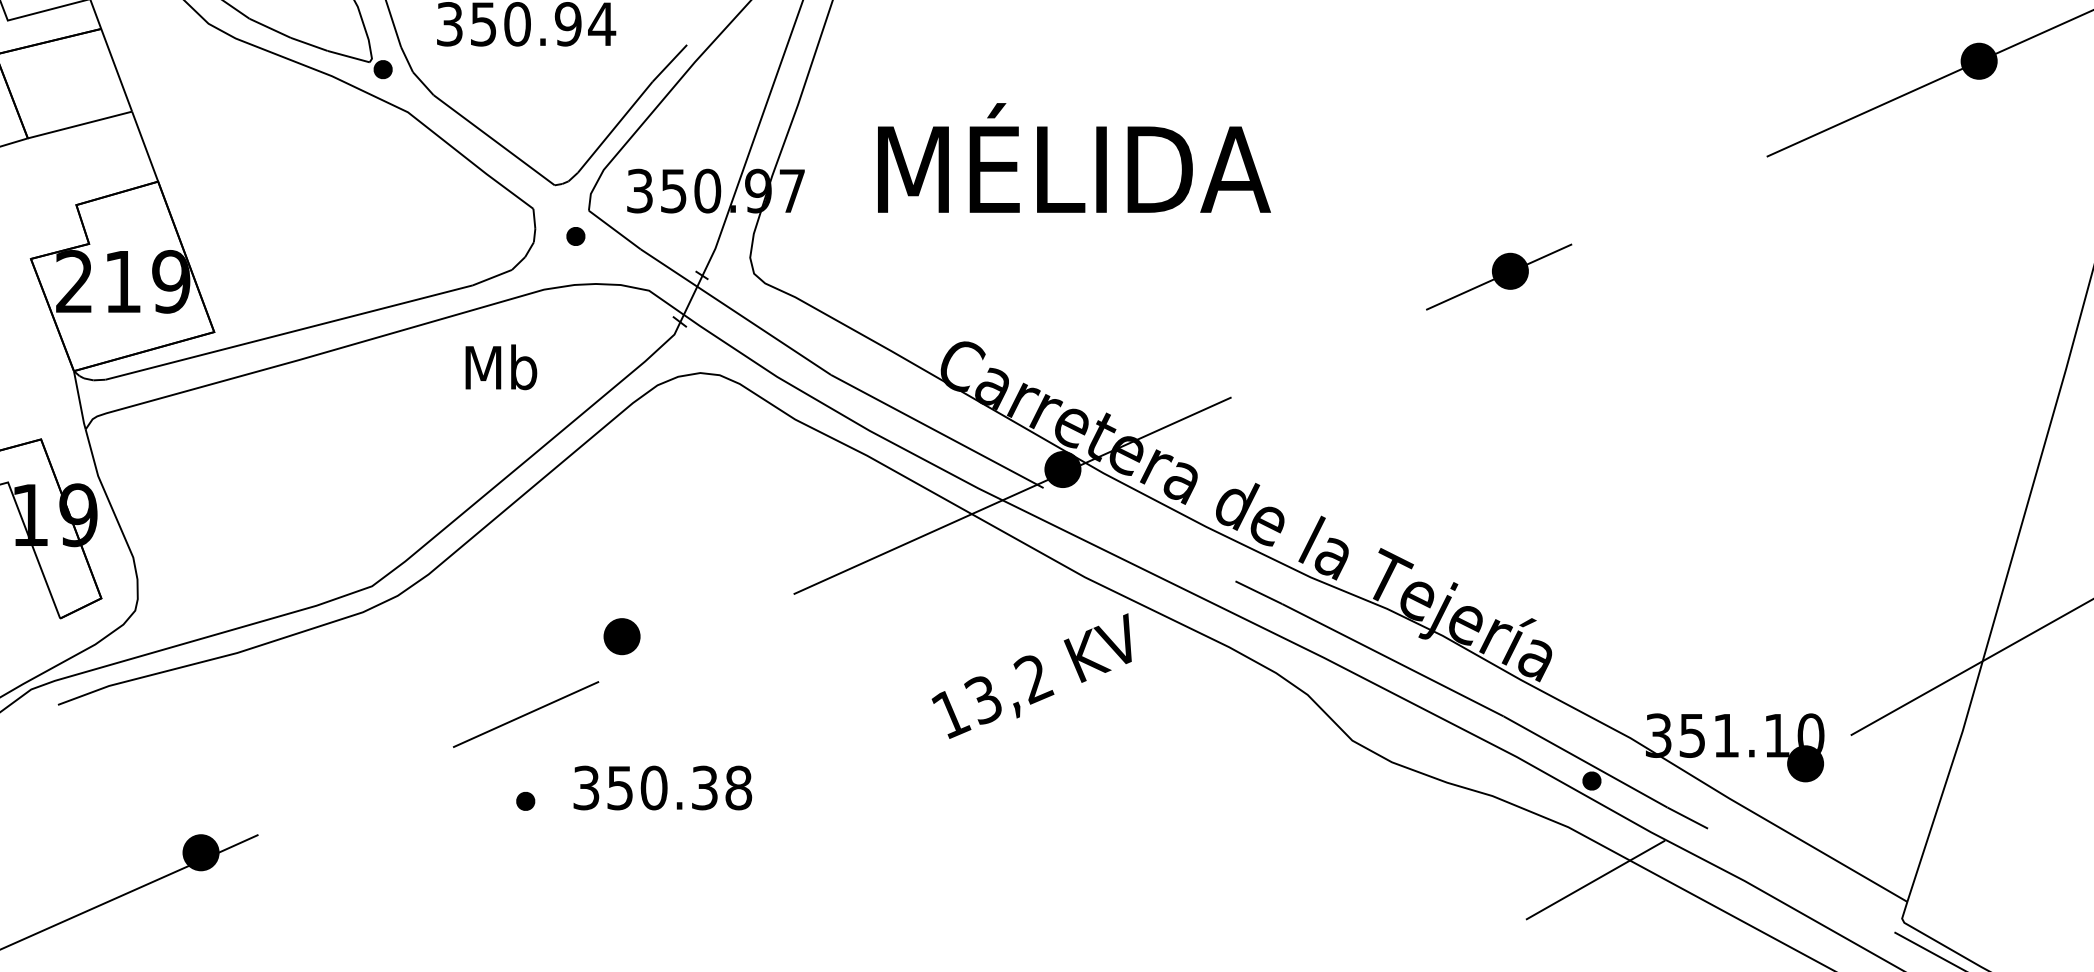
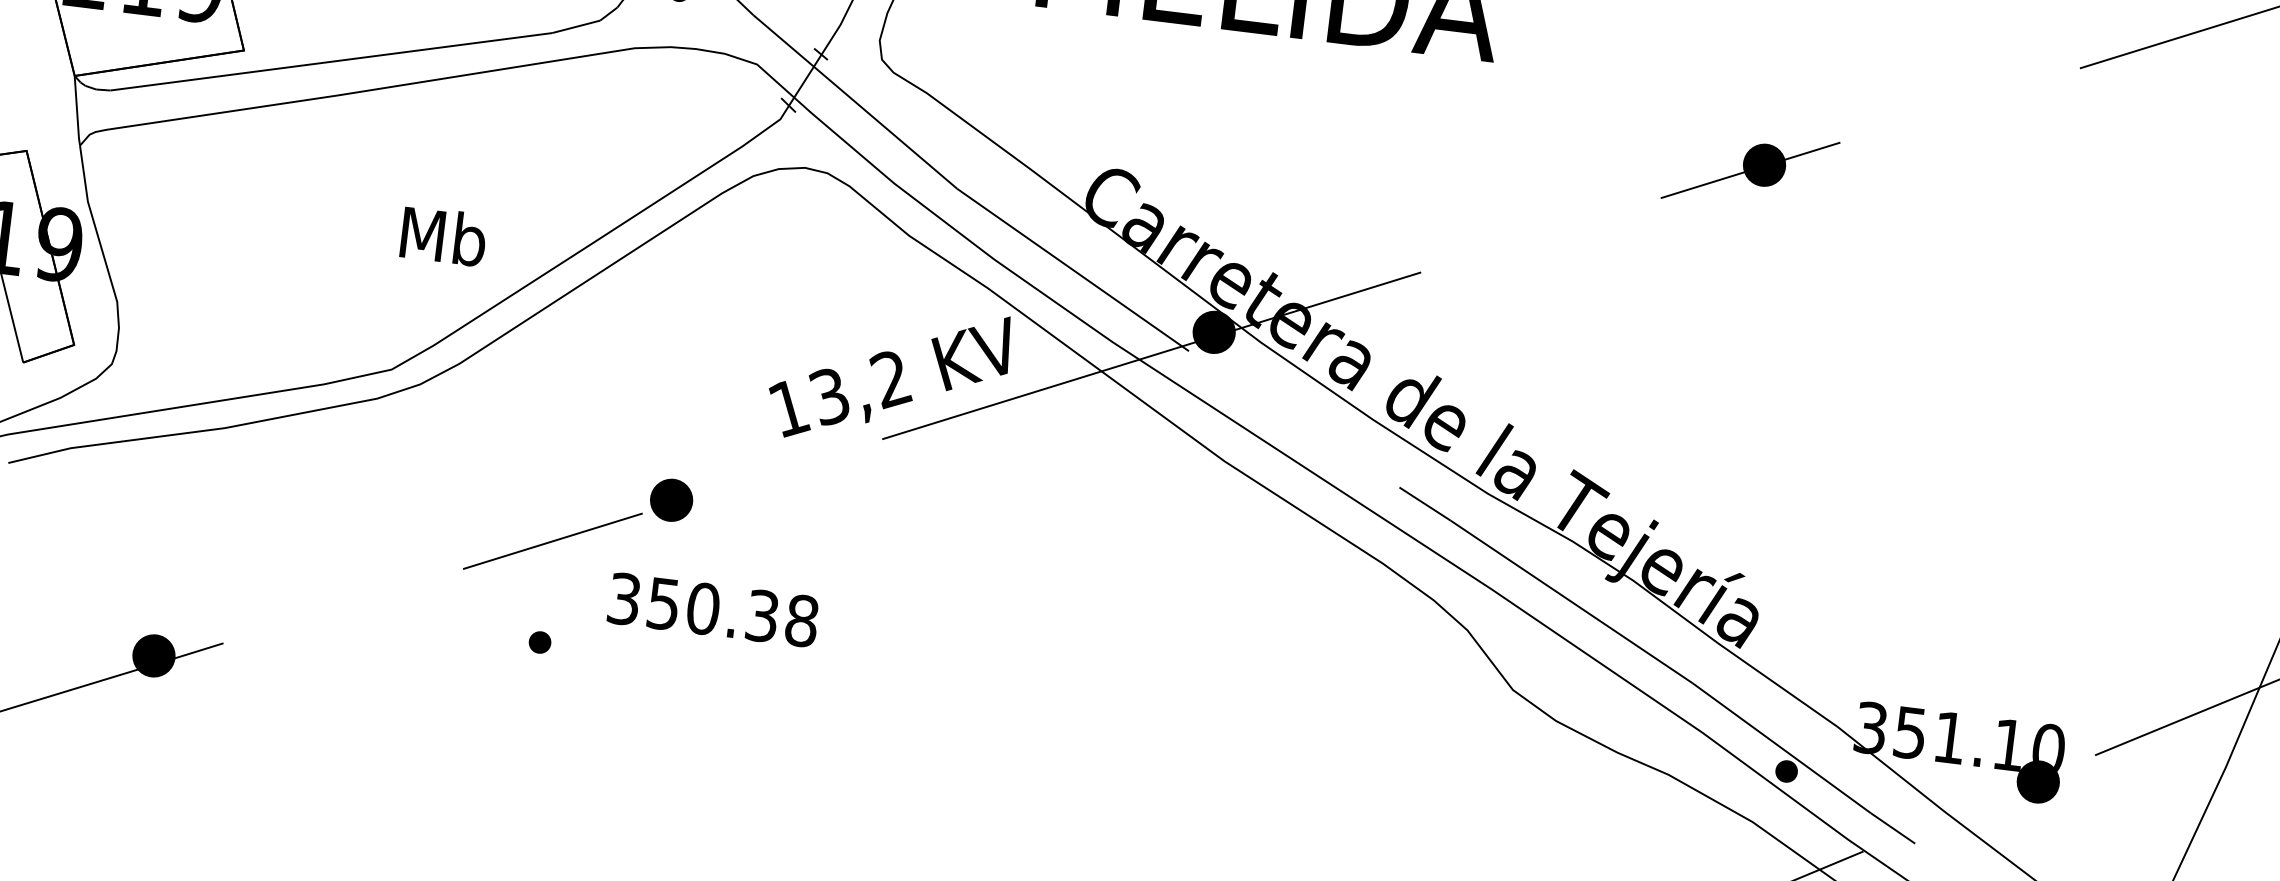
text: (501, 367) -> (443, 236), moved
part: (621, 636) -> (670, 500), moved
text: (1031, 675) -> (888, 375), moved
text: (662, 787) -> (713, 609), moved

